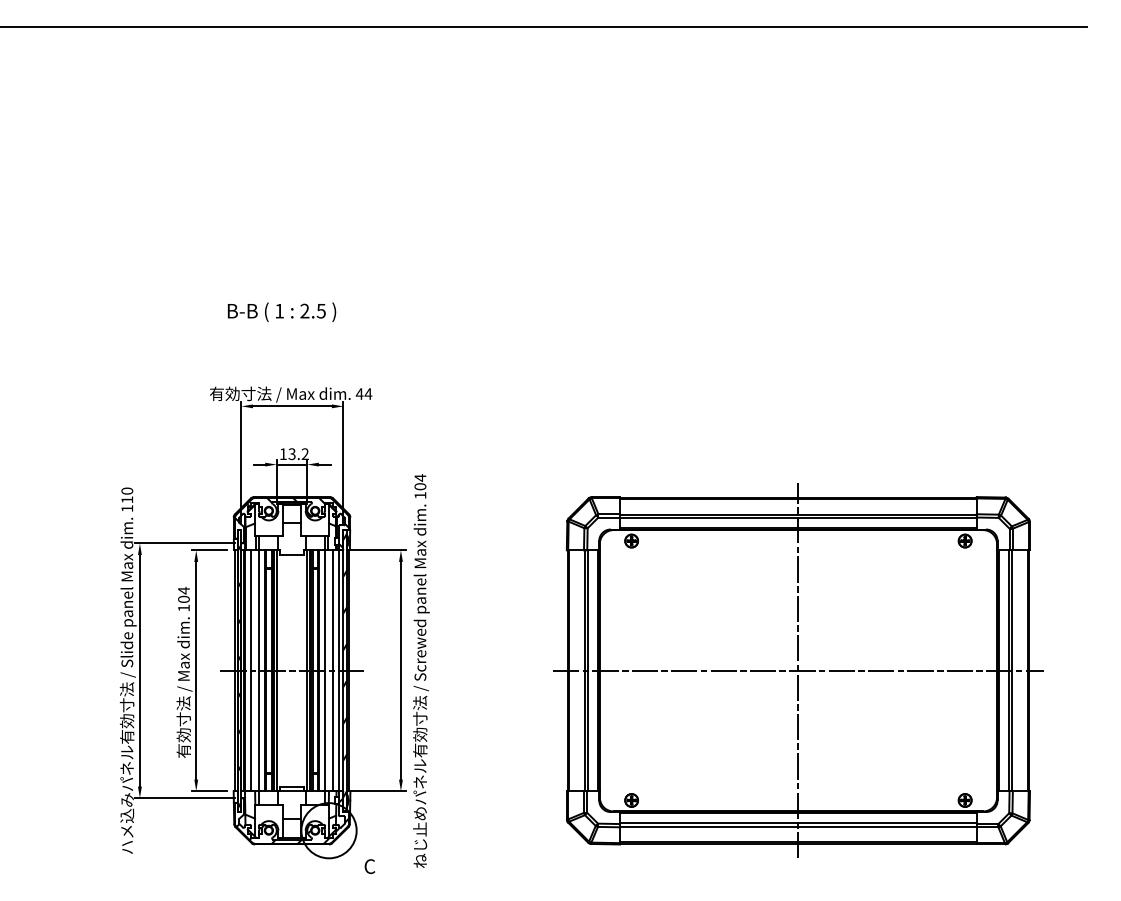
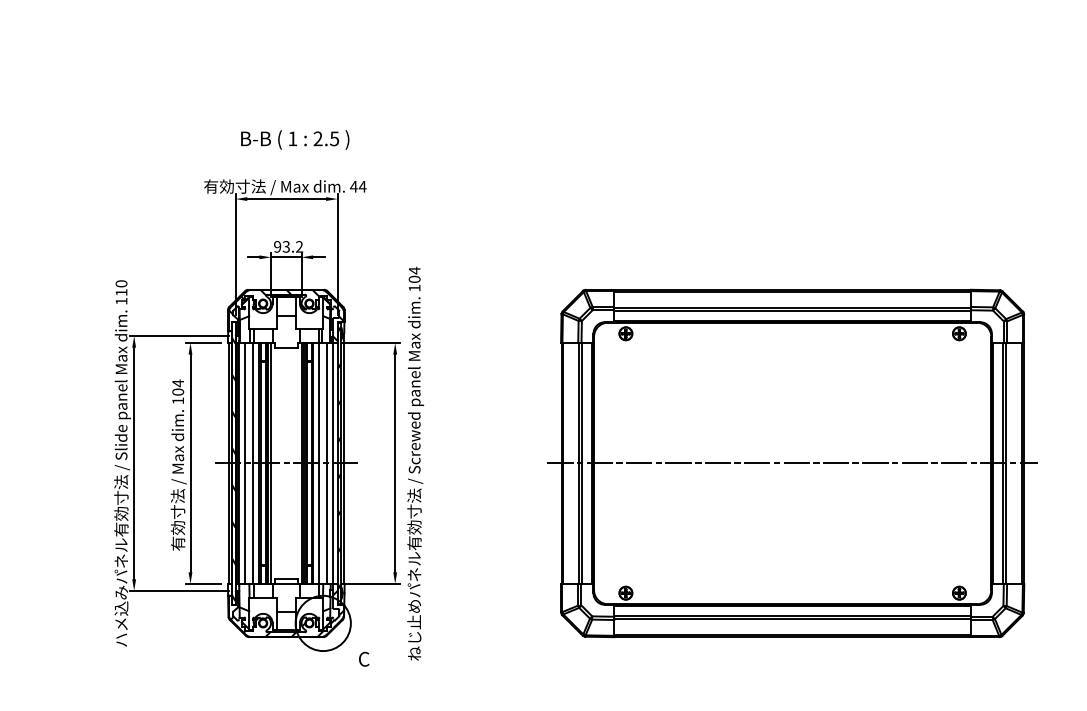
text: (282, 311) -> (295, 139), moved
text: (282, 454) -> (276, 247), 13.2 -> 93.2
line: (798, 670) -> (792, 463), removed

